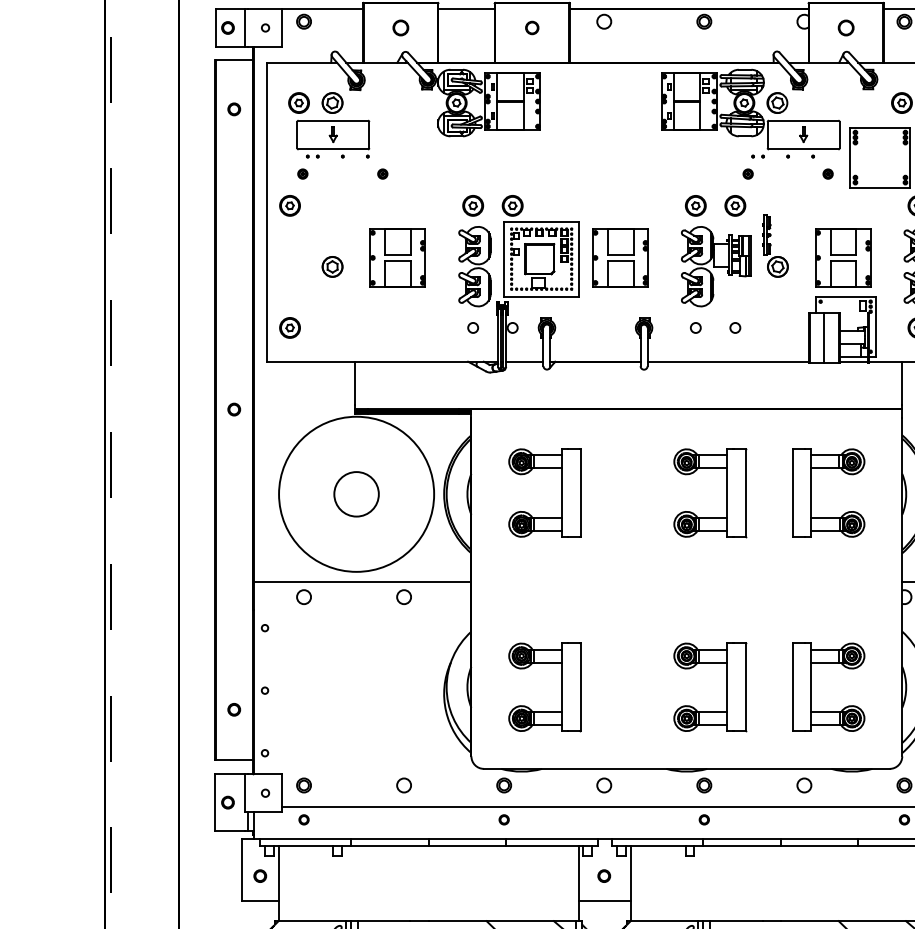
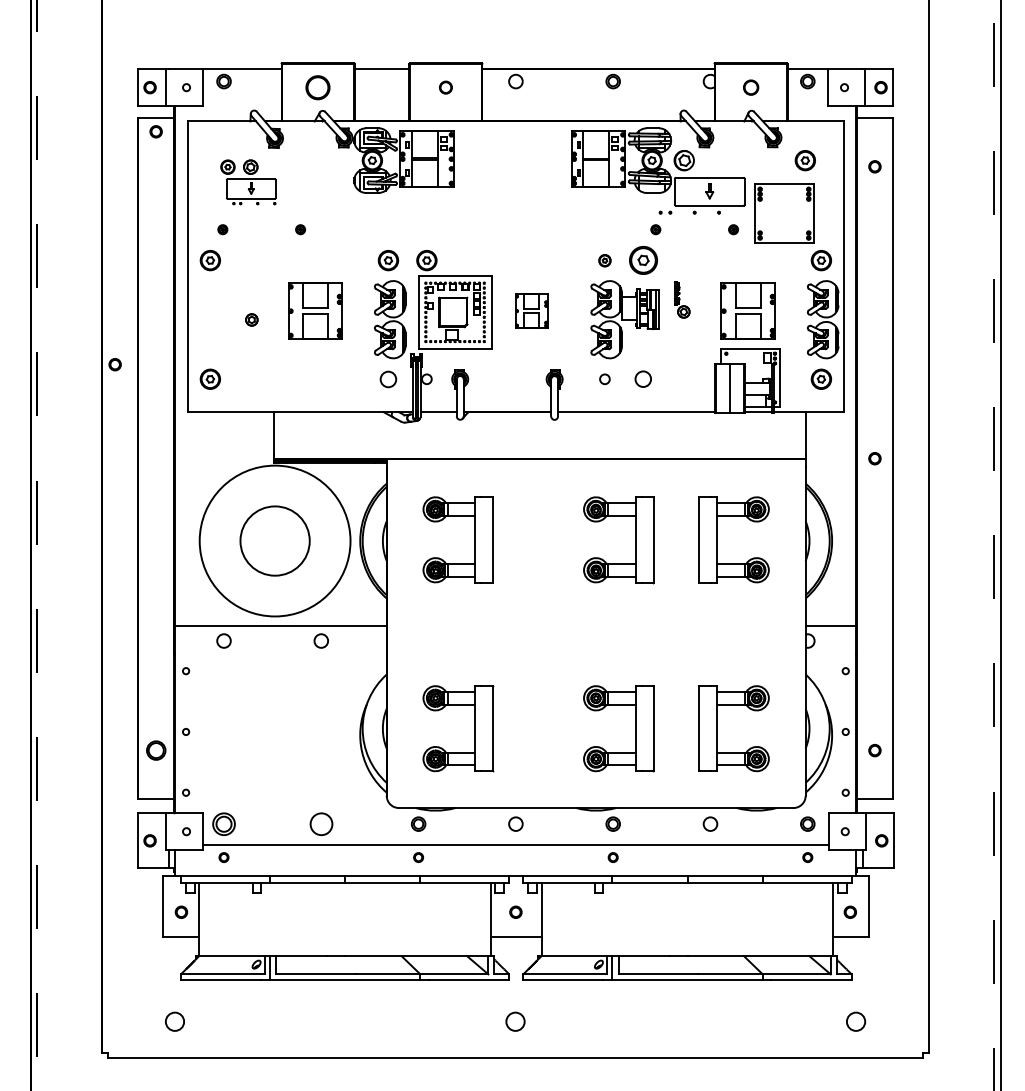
circle: (401, 27) -> (318, 87), size x1.6
circle: (233, 109) -> (155, 131), moved
part: (329, 125) -> (248, 182), size x0.7
part: (695, 205) -> (604, 260), size x0.6
part: (734, 205) -> (642, 260), size x1.4
part: (775, 245) -> (682, 299), size x0.6
part: (620, 257) -> (531, 310), size x0.6
part: (332, 266) -> (251, 319), size x0.6
circle: (473, 327) -> (388, 378), size x1.6
circle: (735, 328) -> (643, 379), size x1.6
circle: (233, 409) -> (114, 364), moved
circle: (355, 493) -> (274, 540), size x1.6
part: (233, 709) -> (155, 750), size x1.6
circle: (303, 784) -> (223, 823), size x1.6
circle: (403, 784) -> (320, 823), size x1.6

